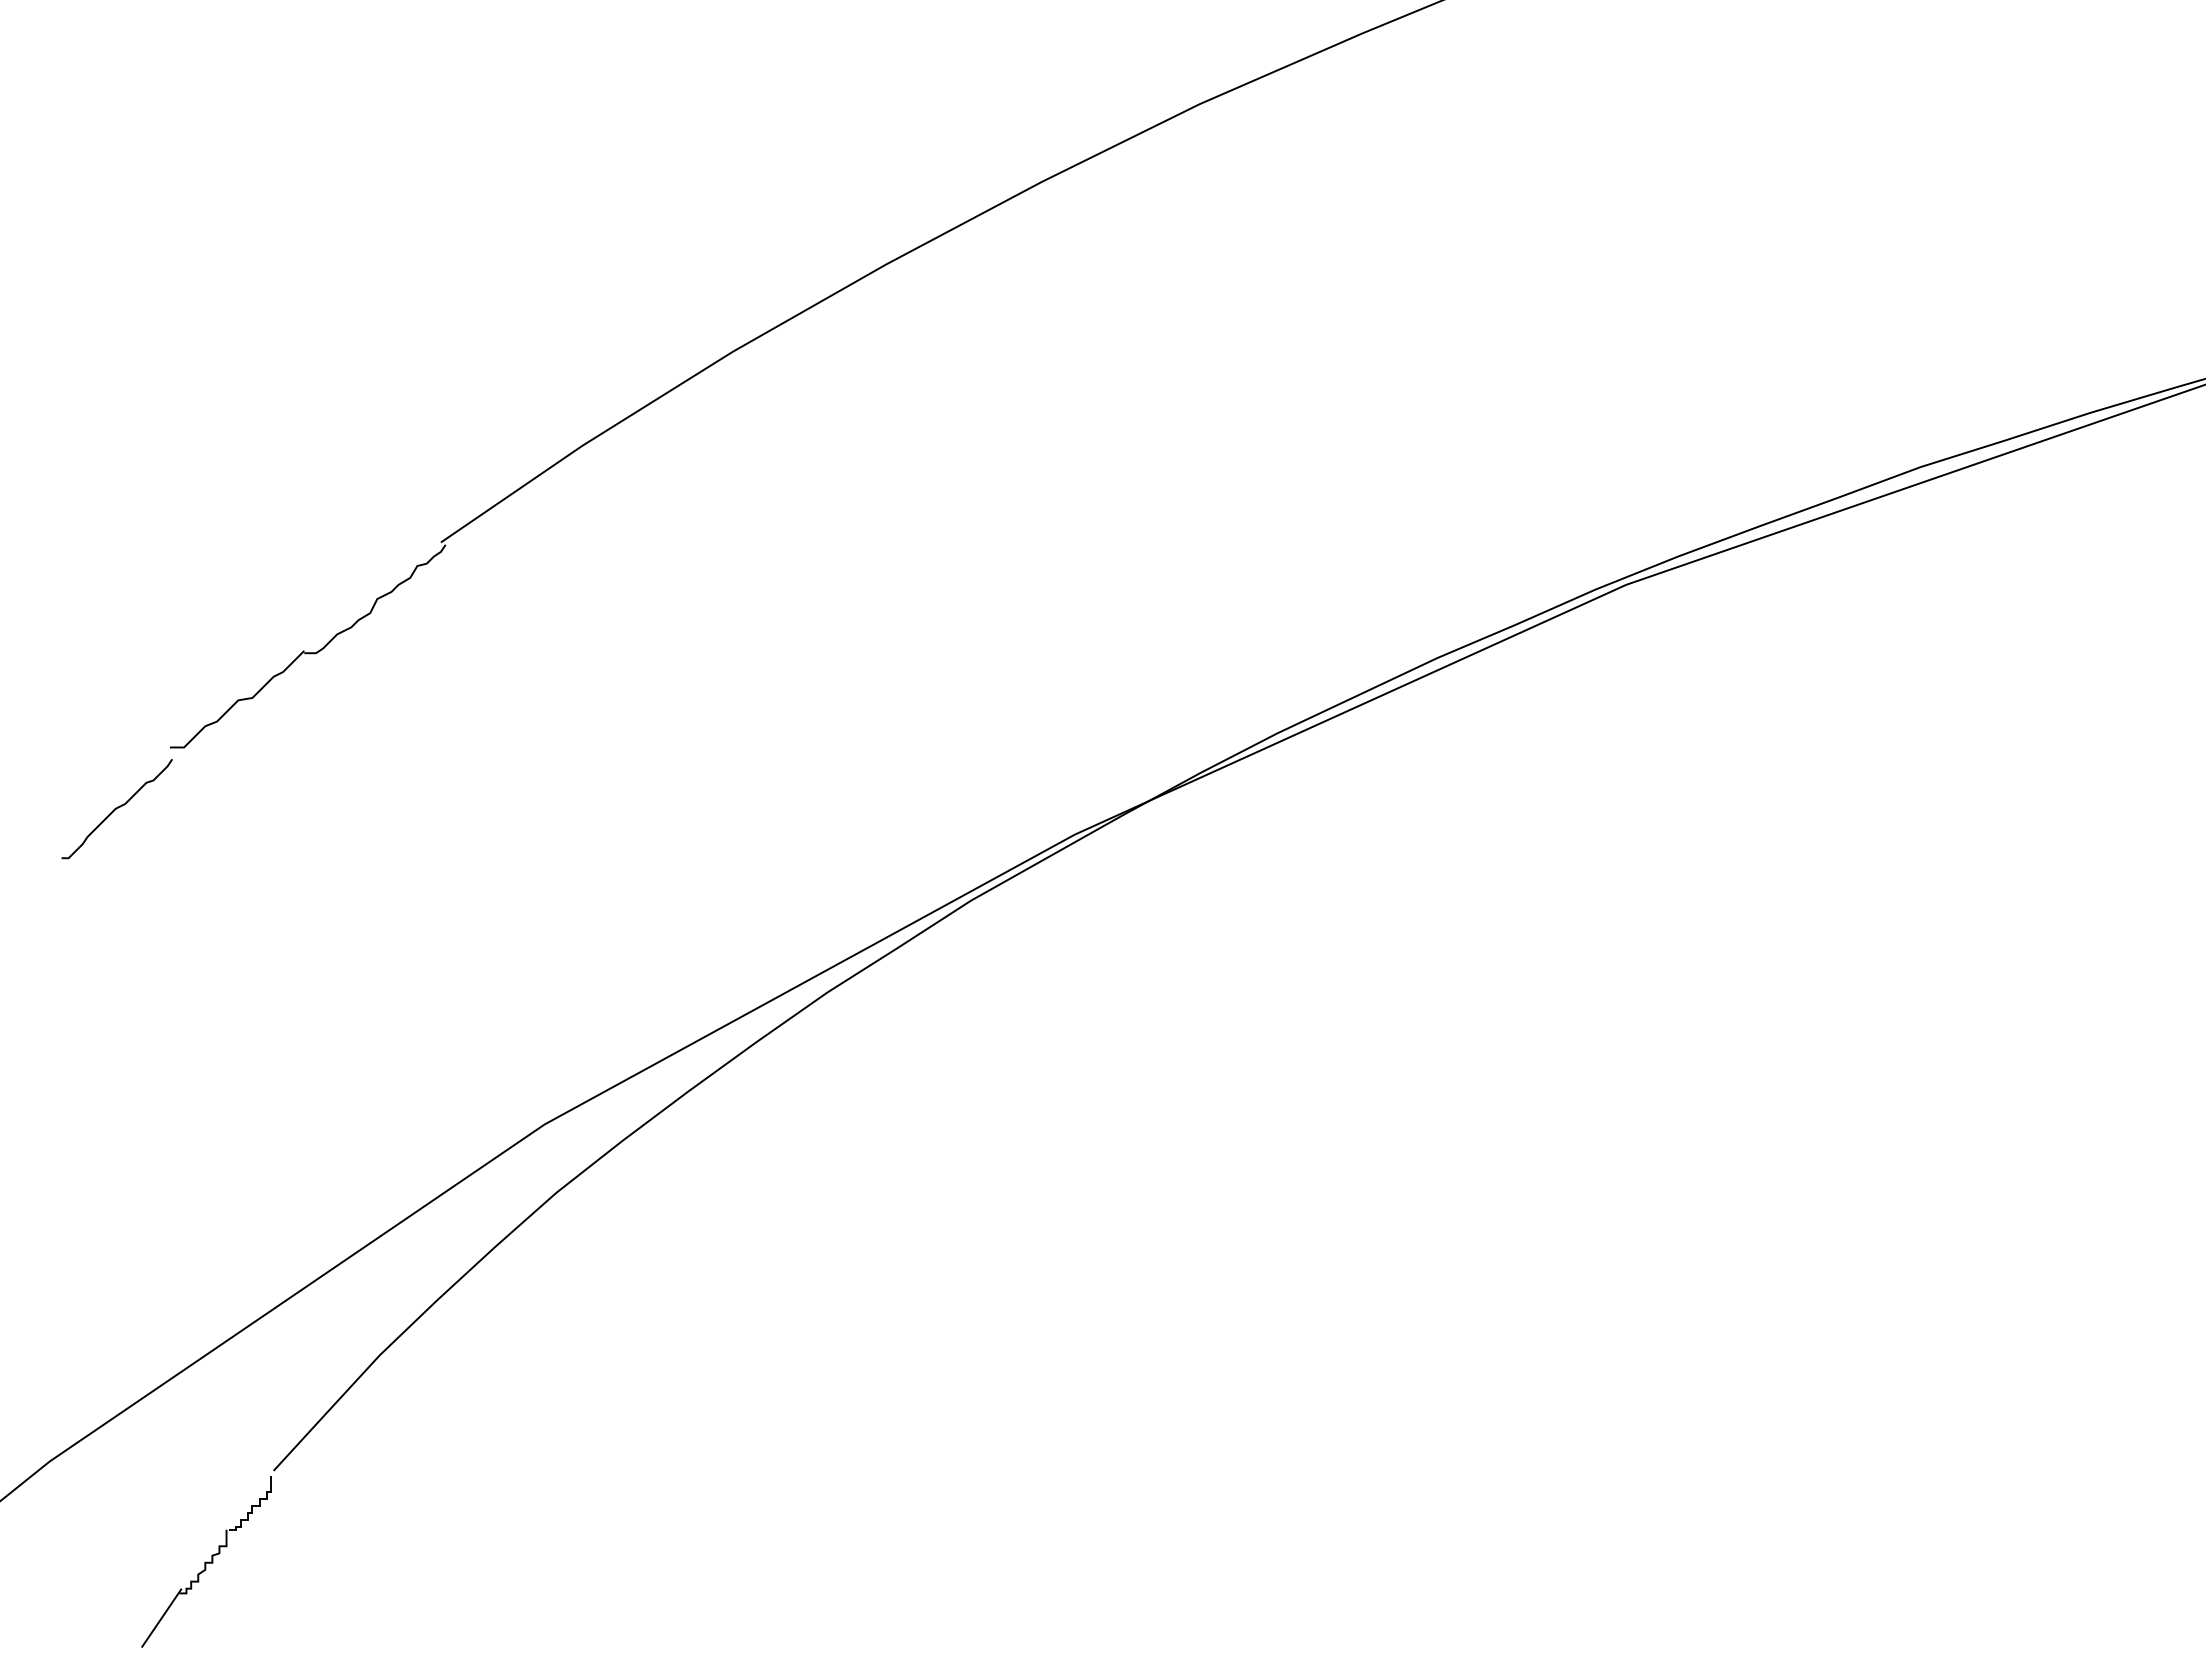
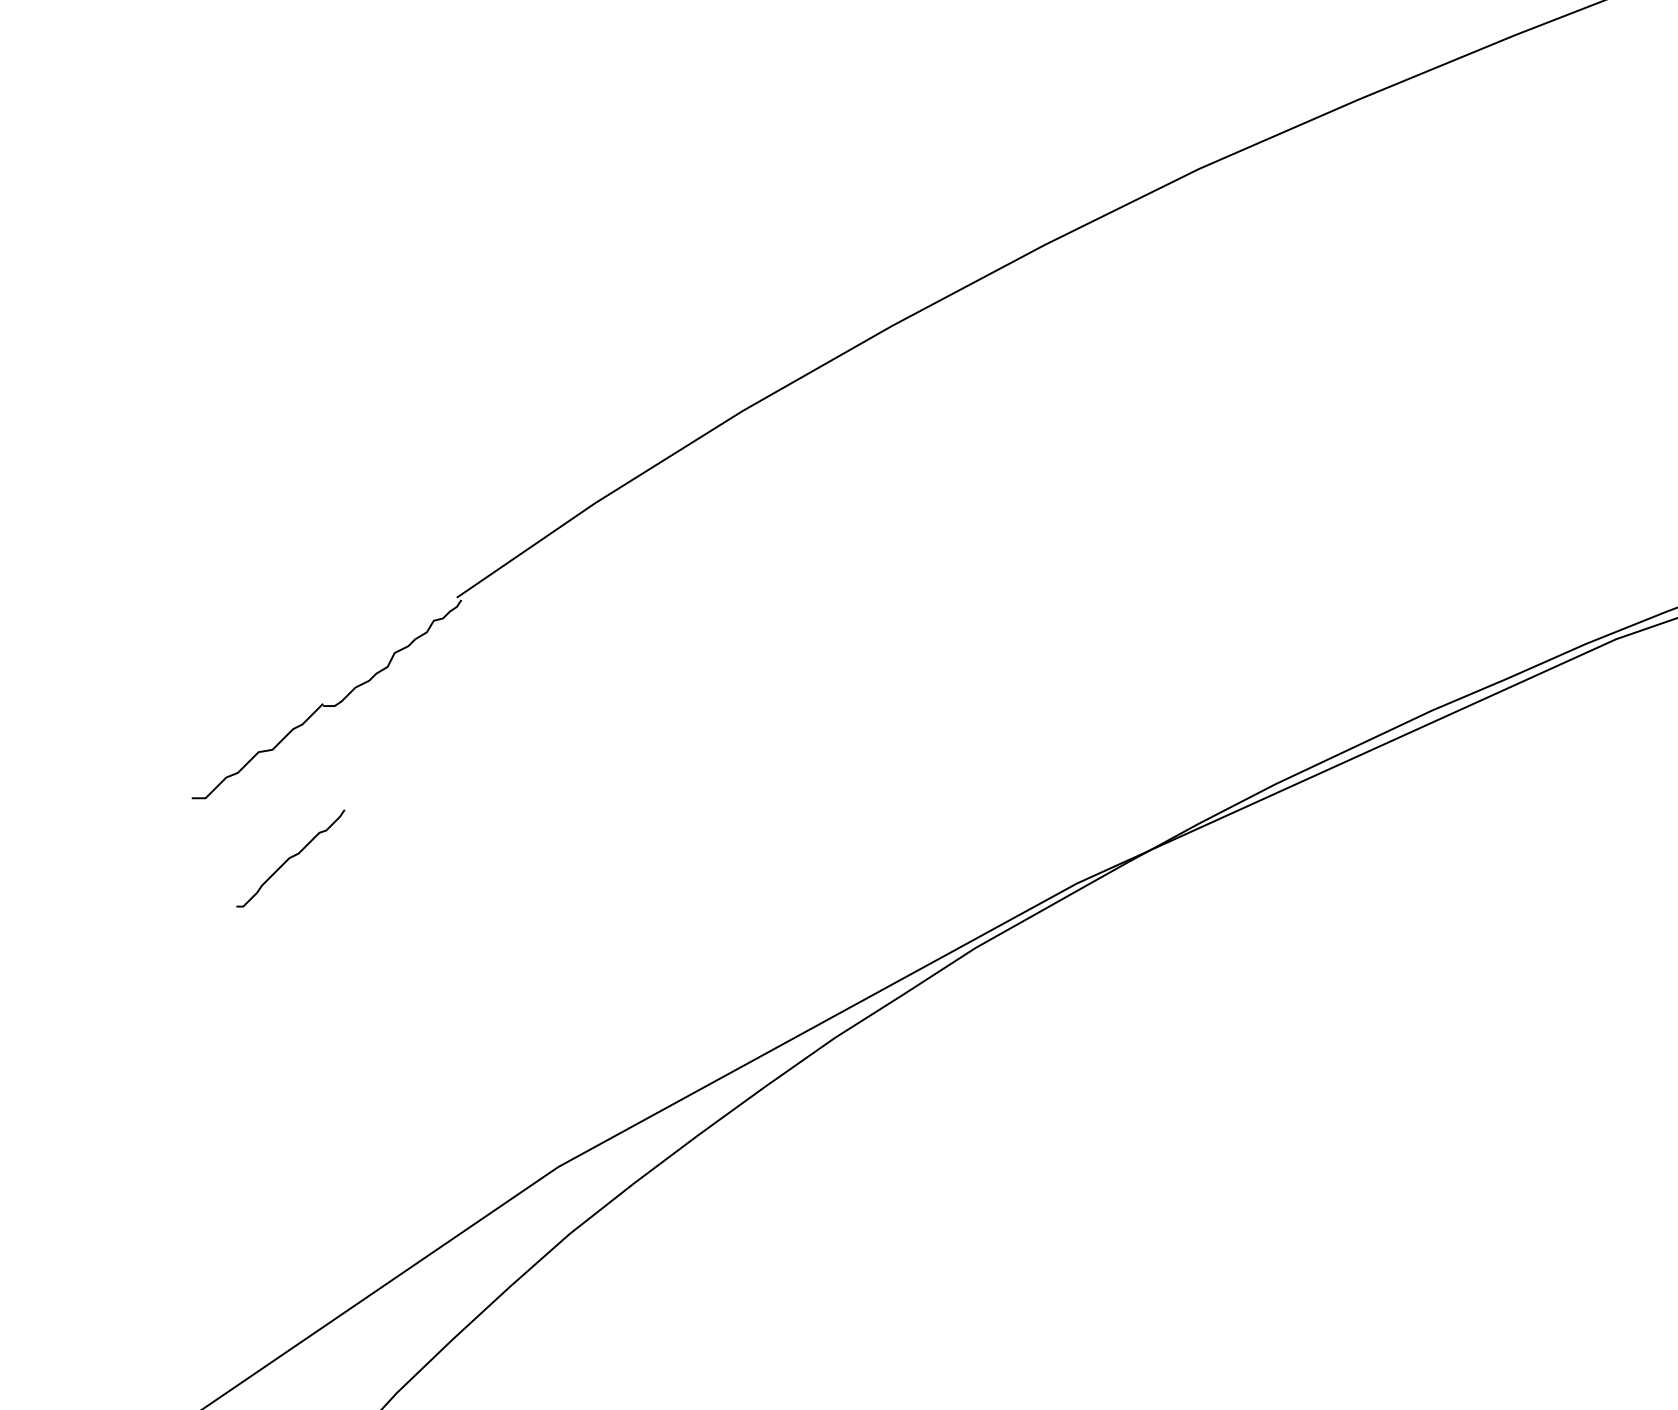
curve: (116, 809) -> (290, 858), moved

